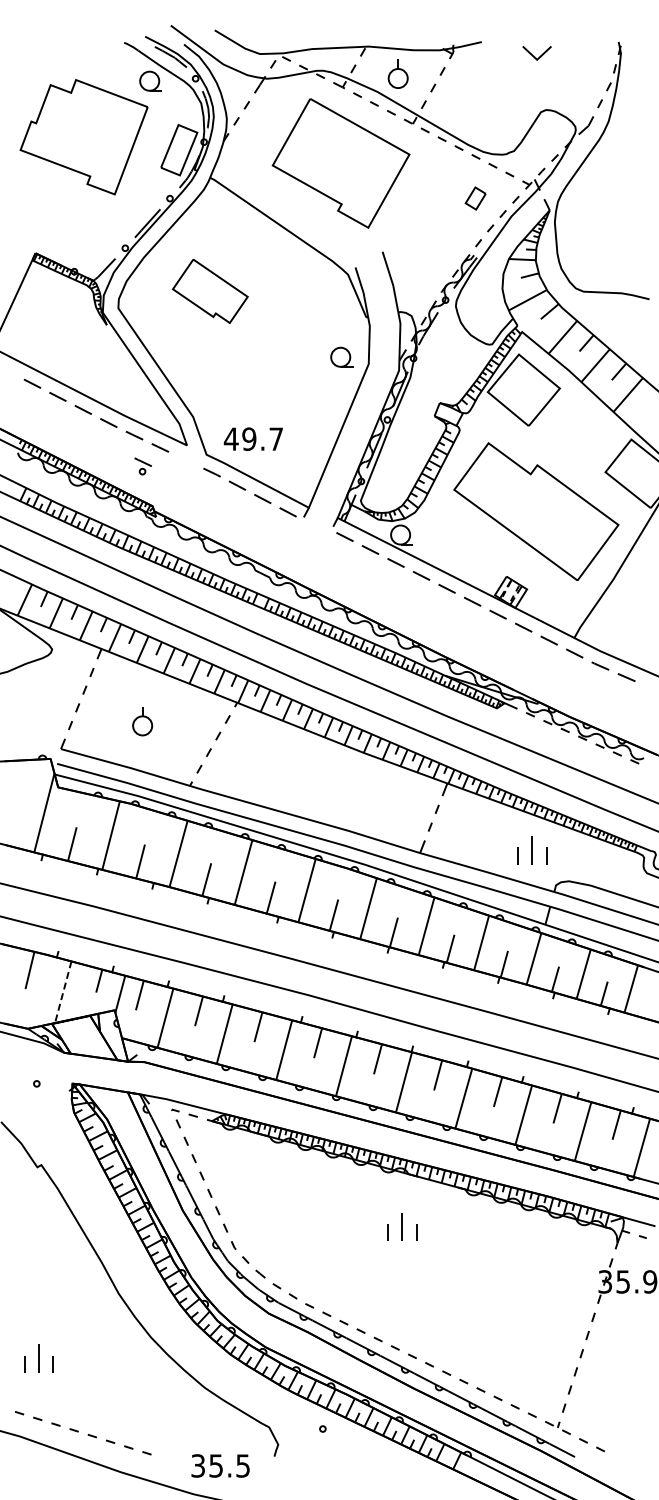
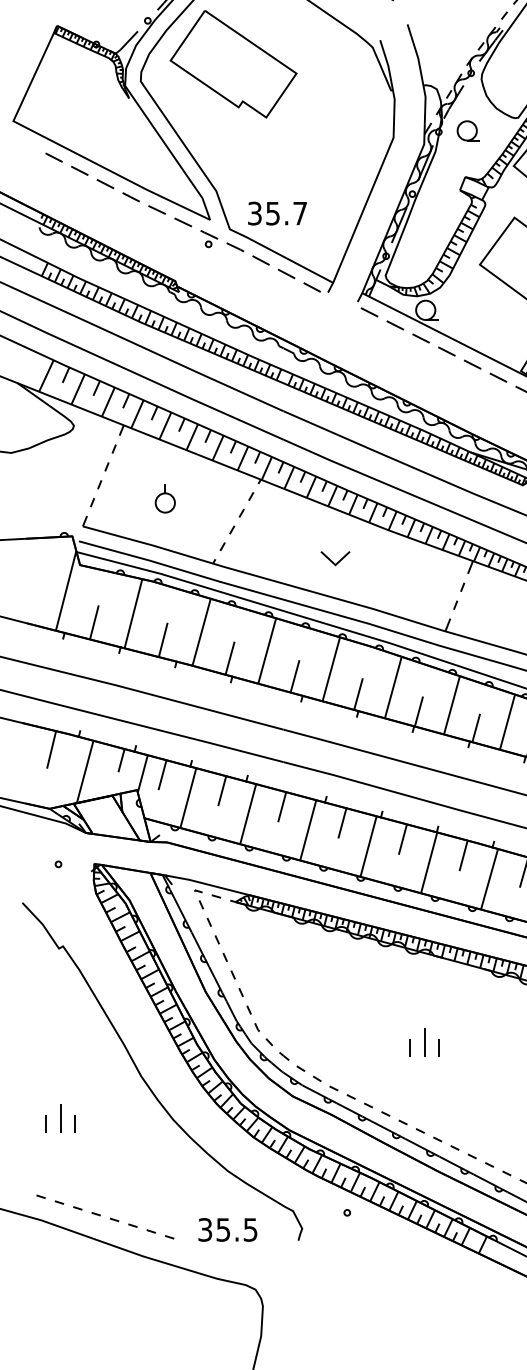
part: (210, 291) -> (233, 64), size x1.67
part: (341, 356) -> (468, 130), moved
text: (239, 438) -> (263, 212), 49.7 -> 35.7
part: (142, 466) -> (208, 239), moved
part: (310, 780) -> (334, 558), added
line: (63, 992) -> (85, 772), dashed -> solid
part: (402, 1226) -> (424, 1041), moved
part: (38, 1358) -> (60, 1118), moved
text: (220, 1465) -> (227, 1229), moved

